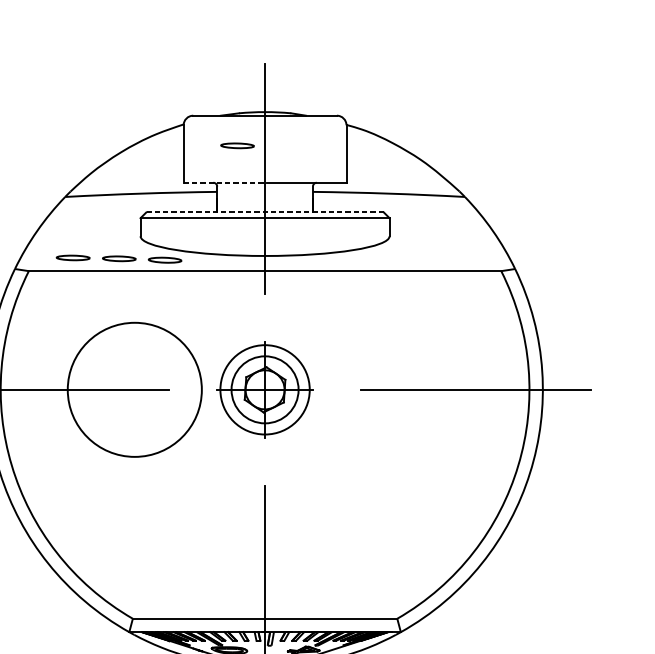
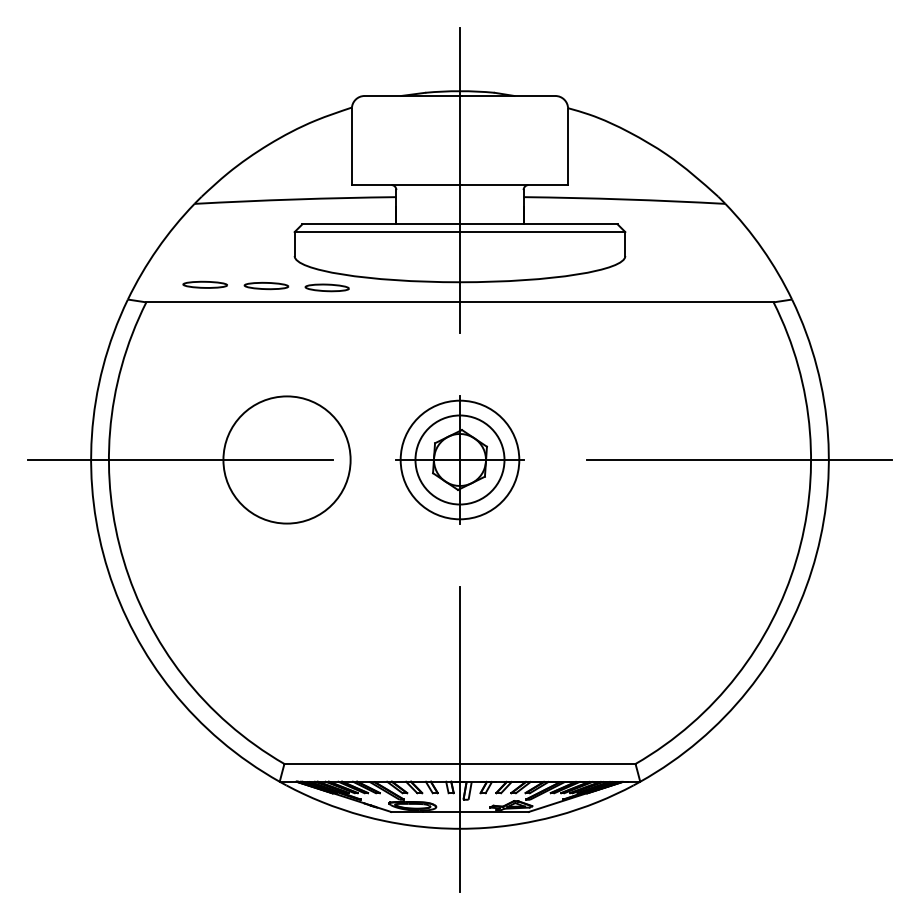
part: (237, 145) -> (423, 135), removed
line: (225, 183) -> (407, 185), dashed -> solid
line: (264, 212) -> (459, 224), dashed -> solid
circle: (134, 389) -> (286, 459), size x0.71

